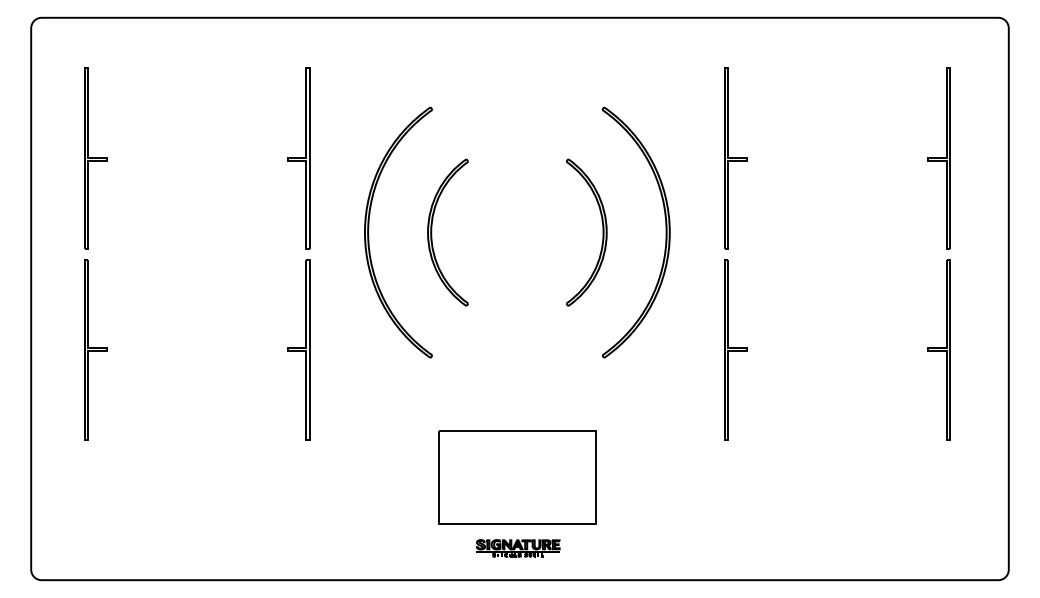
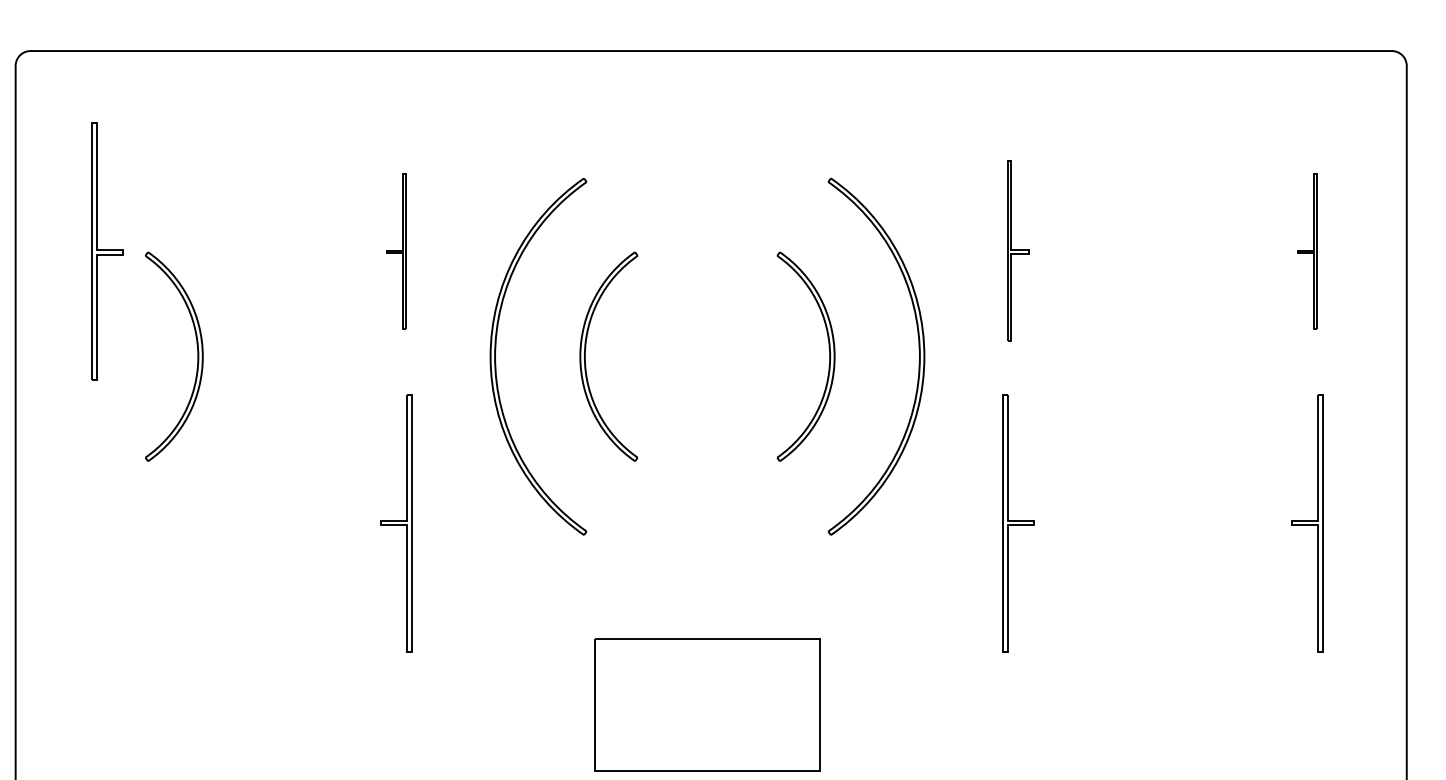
part: (298, 158) -> (396, 251), size x0.6
part: (735, 158) -> (1017, 251), size x0.7
part: (938, 158) -> (1306, 251), size x0.6
part: (158, 232) -> (196, 356), added
part: (95, 349) -> (107, 523), removed

